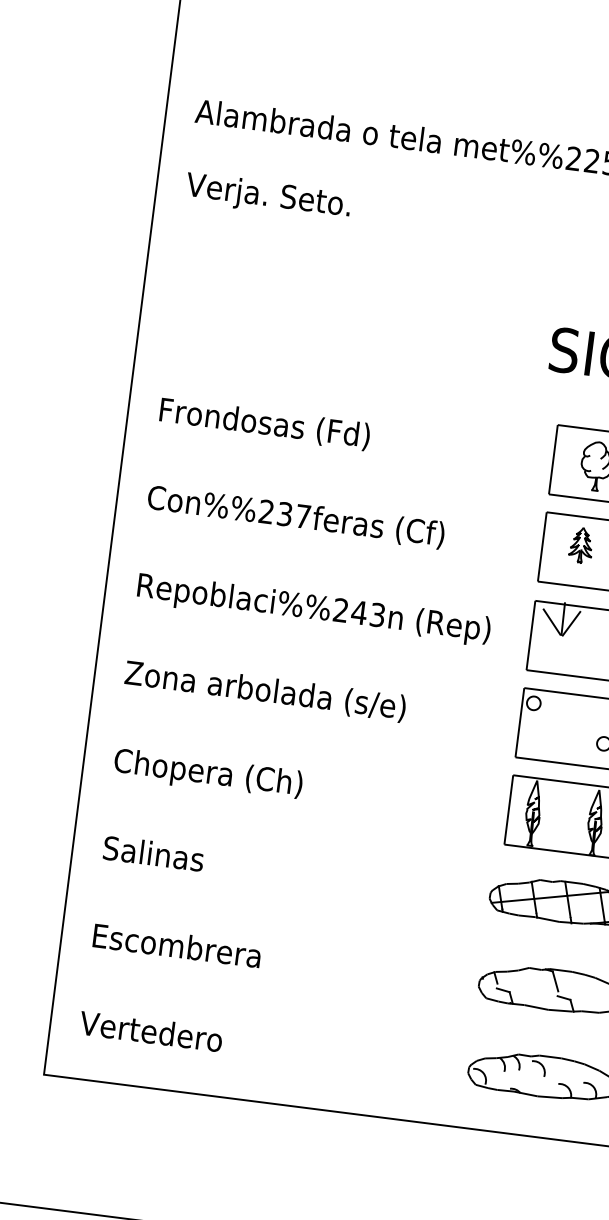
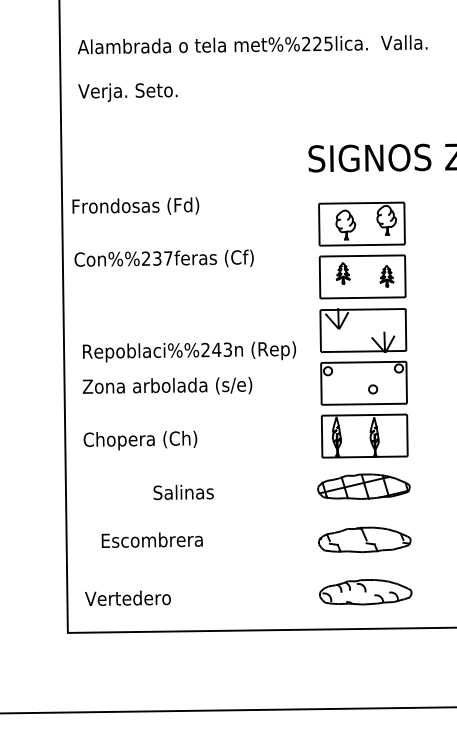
text: (264, 422) -> (135, 205), moved
text: (295, 515) -> (163, 258), moved
text: (314, 609) -> (189, 351), moved
text: (153, 853) -> (183, 492), moved
text: (176, 944) -> (151, 539), moved

